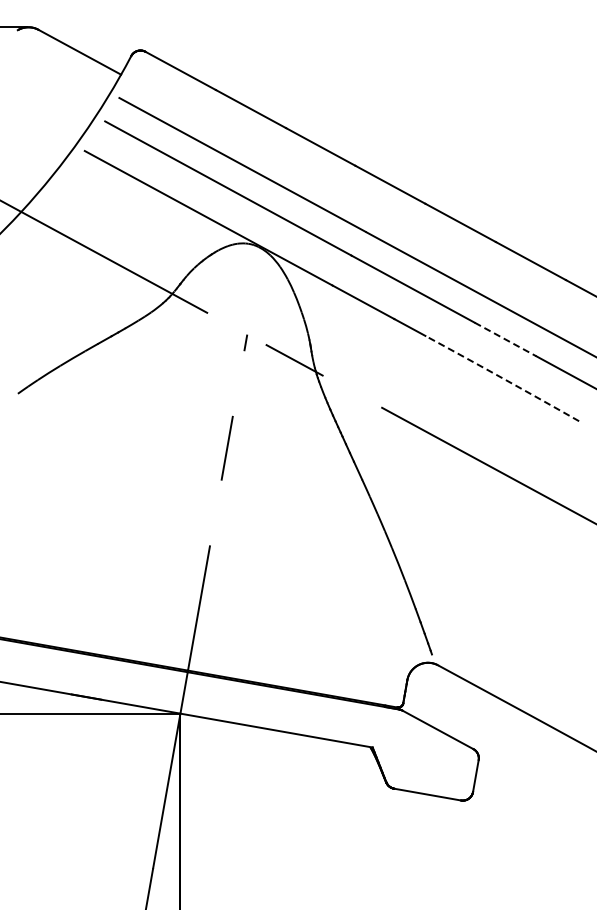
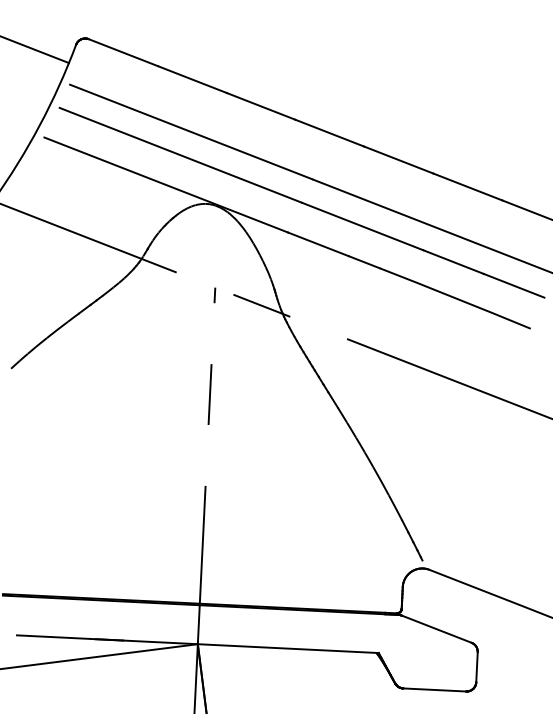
line: (505, 339) -> (453, 262), dashed -> solid
arc: (502, 378) -> (455, 298), dashed -> solid

